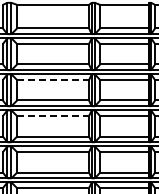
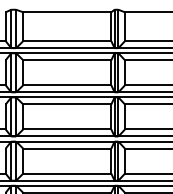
line: (53, 80) -> (67, 104), dashed -> solid
line: (53, 116) -> (67, 149), dashed -> solid

